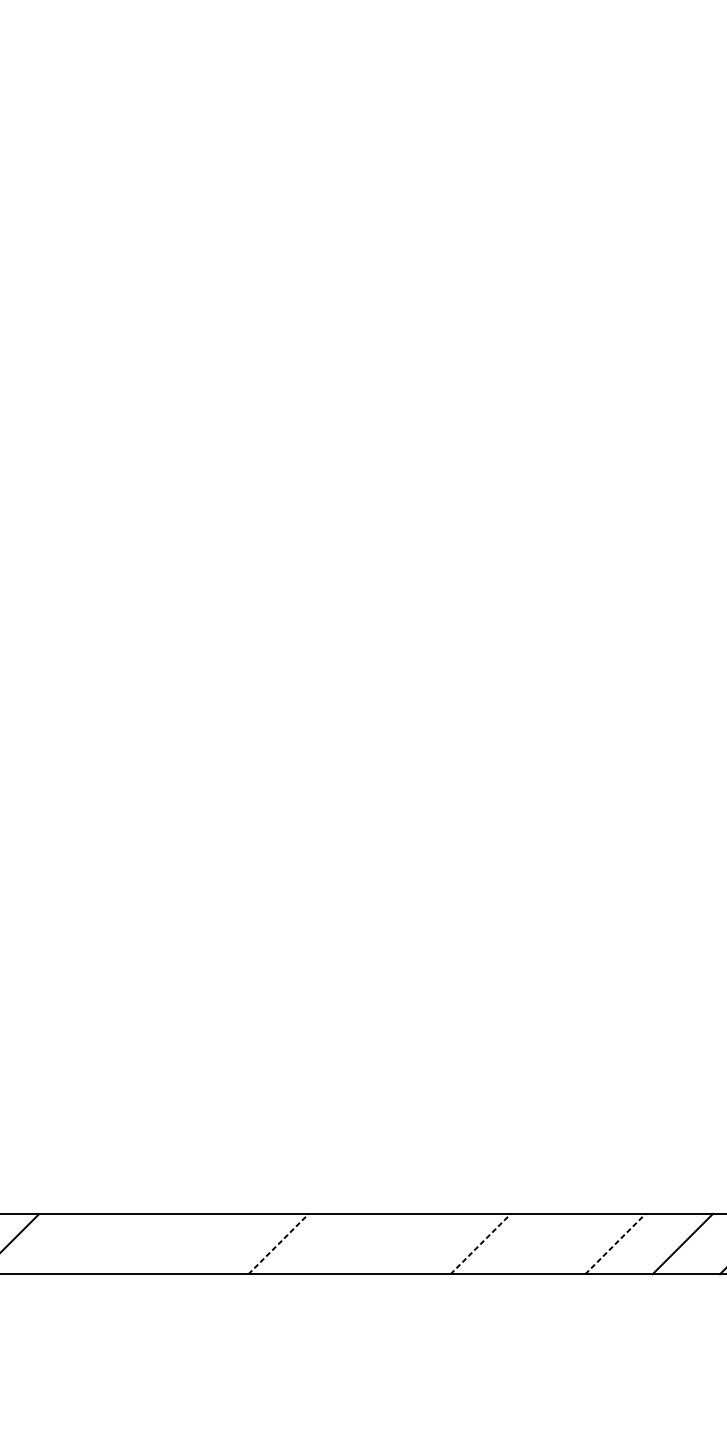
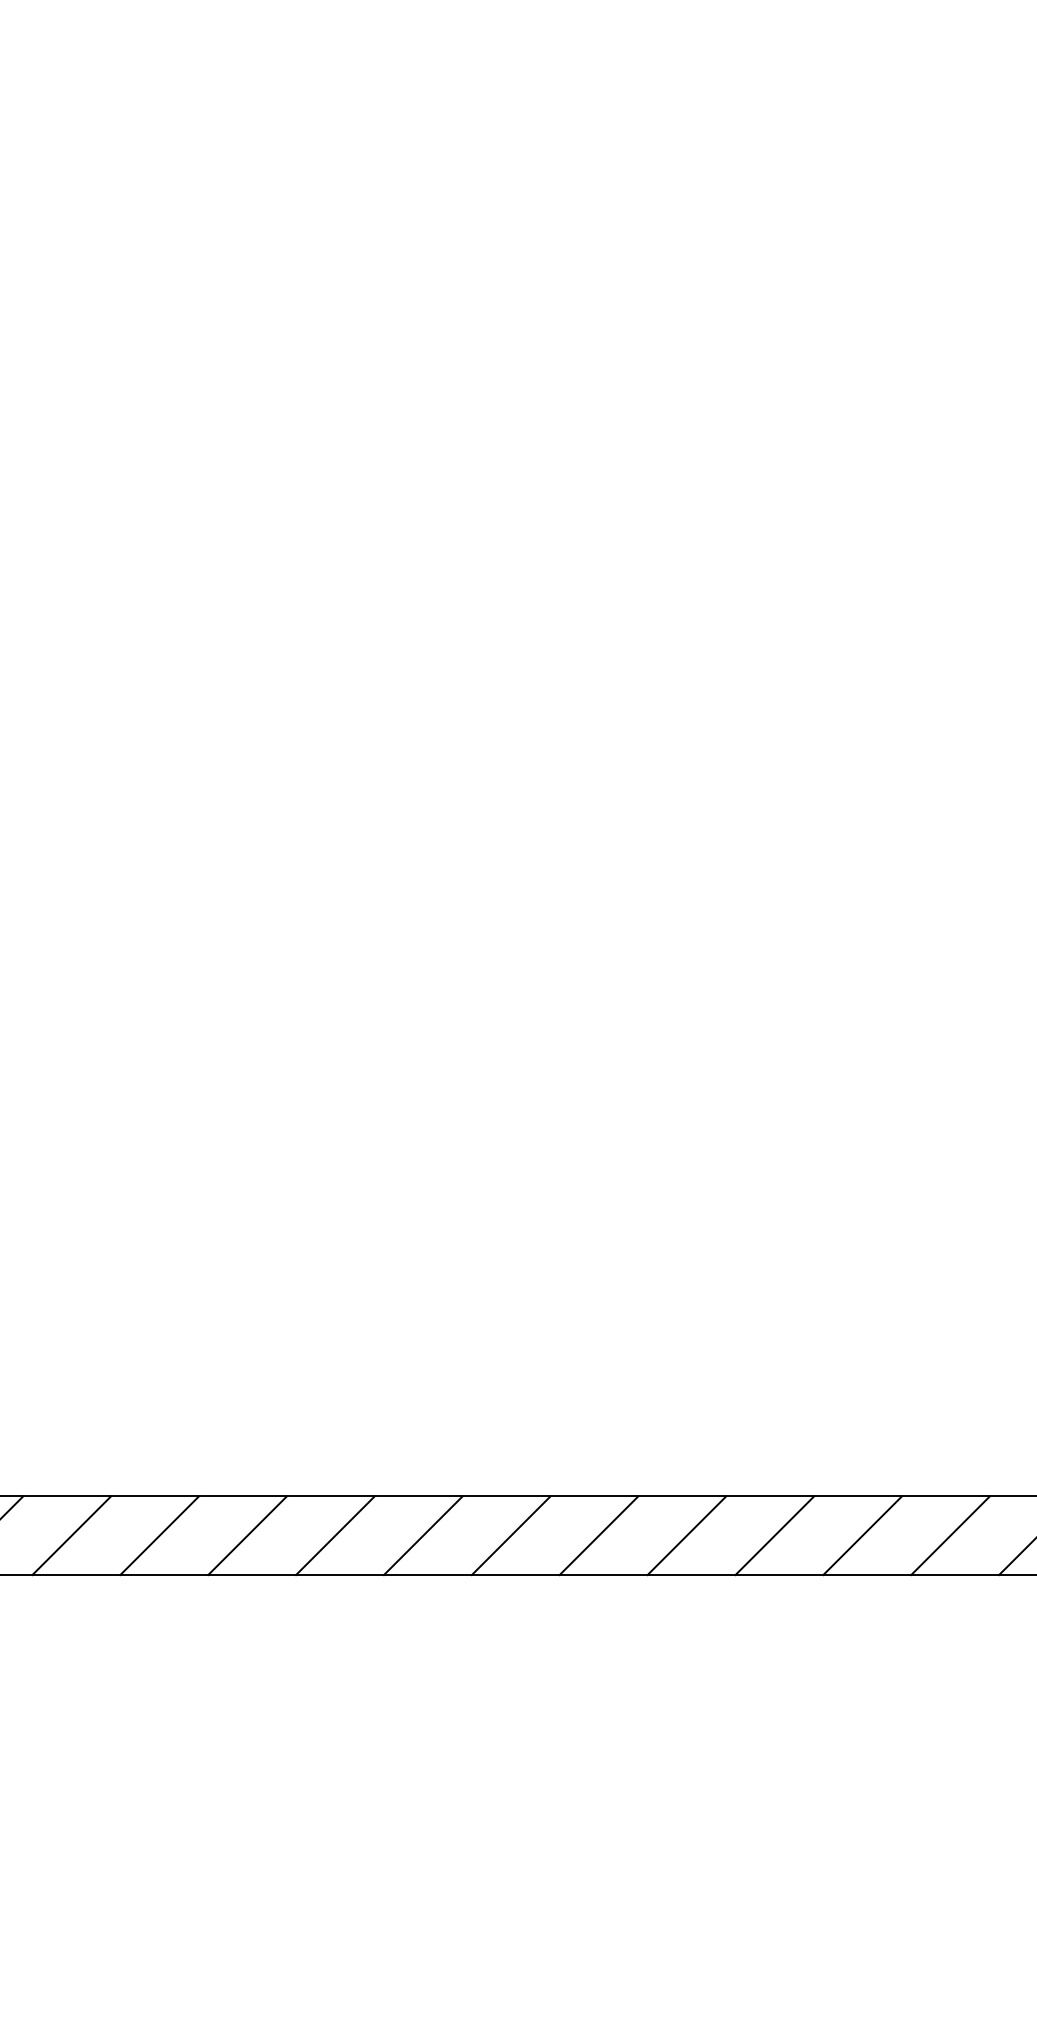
line: (76, 1243) -> (247, 1535), added
line: (143, 1243) -> (335, 1535), added
line: (210, 1243) -> (422, 1535), added
line: (278, 1243) -> (511, 1535), dashed -> solid
line: (345, 1243) -> (598, 1535), added
line: (412, 1243) -> (686, 1535), added
line: (480, 1243) -> (774, 1535), dashed -> solid
line: (547, 1243) -> (862, 1535), added
line: (615, 1243) -> (950, 1535), dashed -> solid

